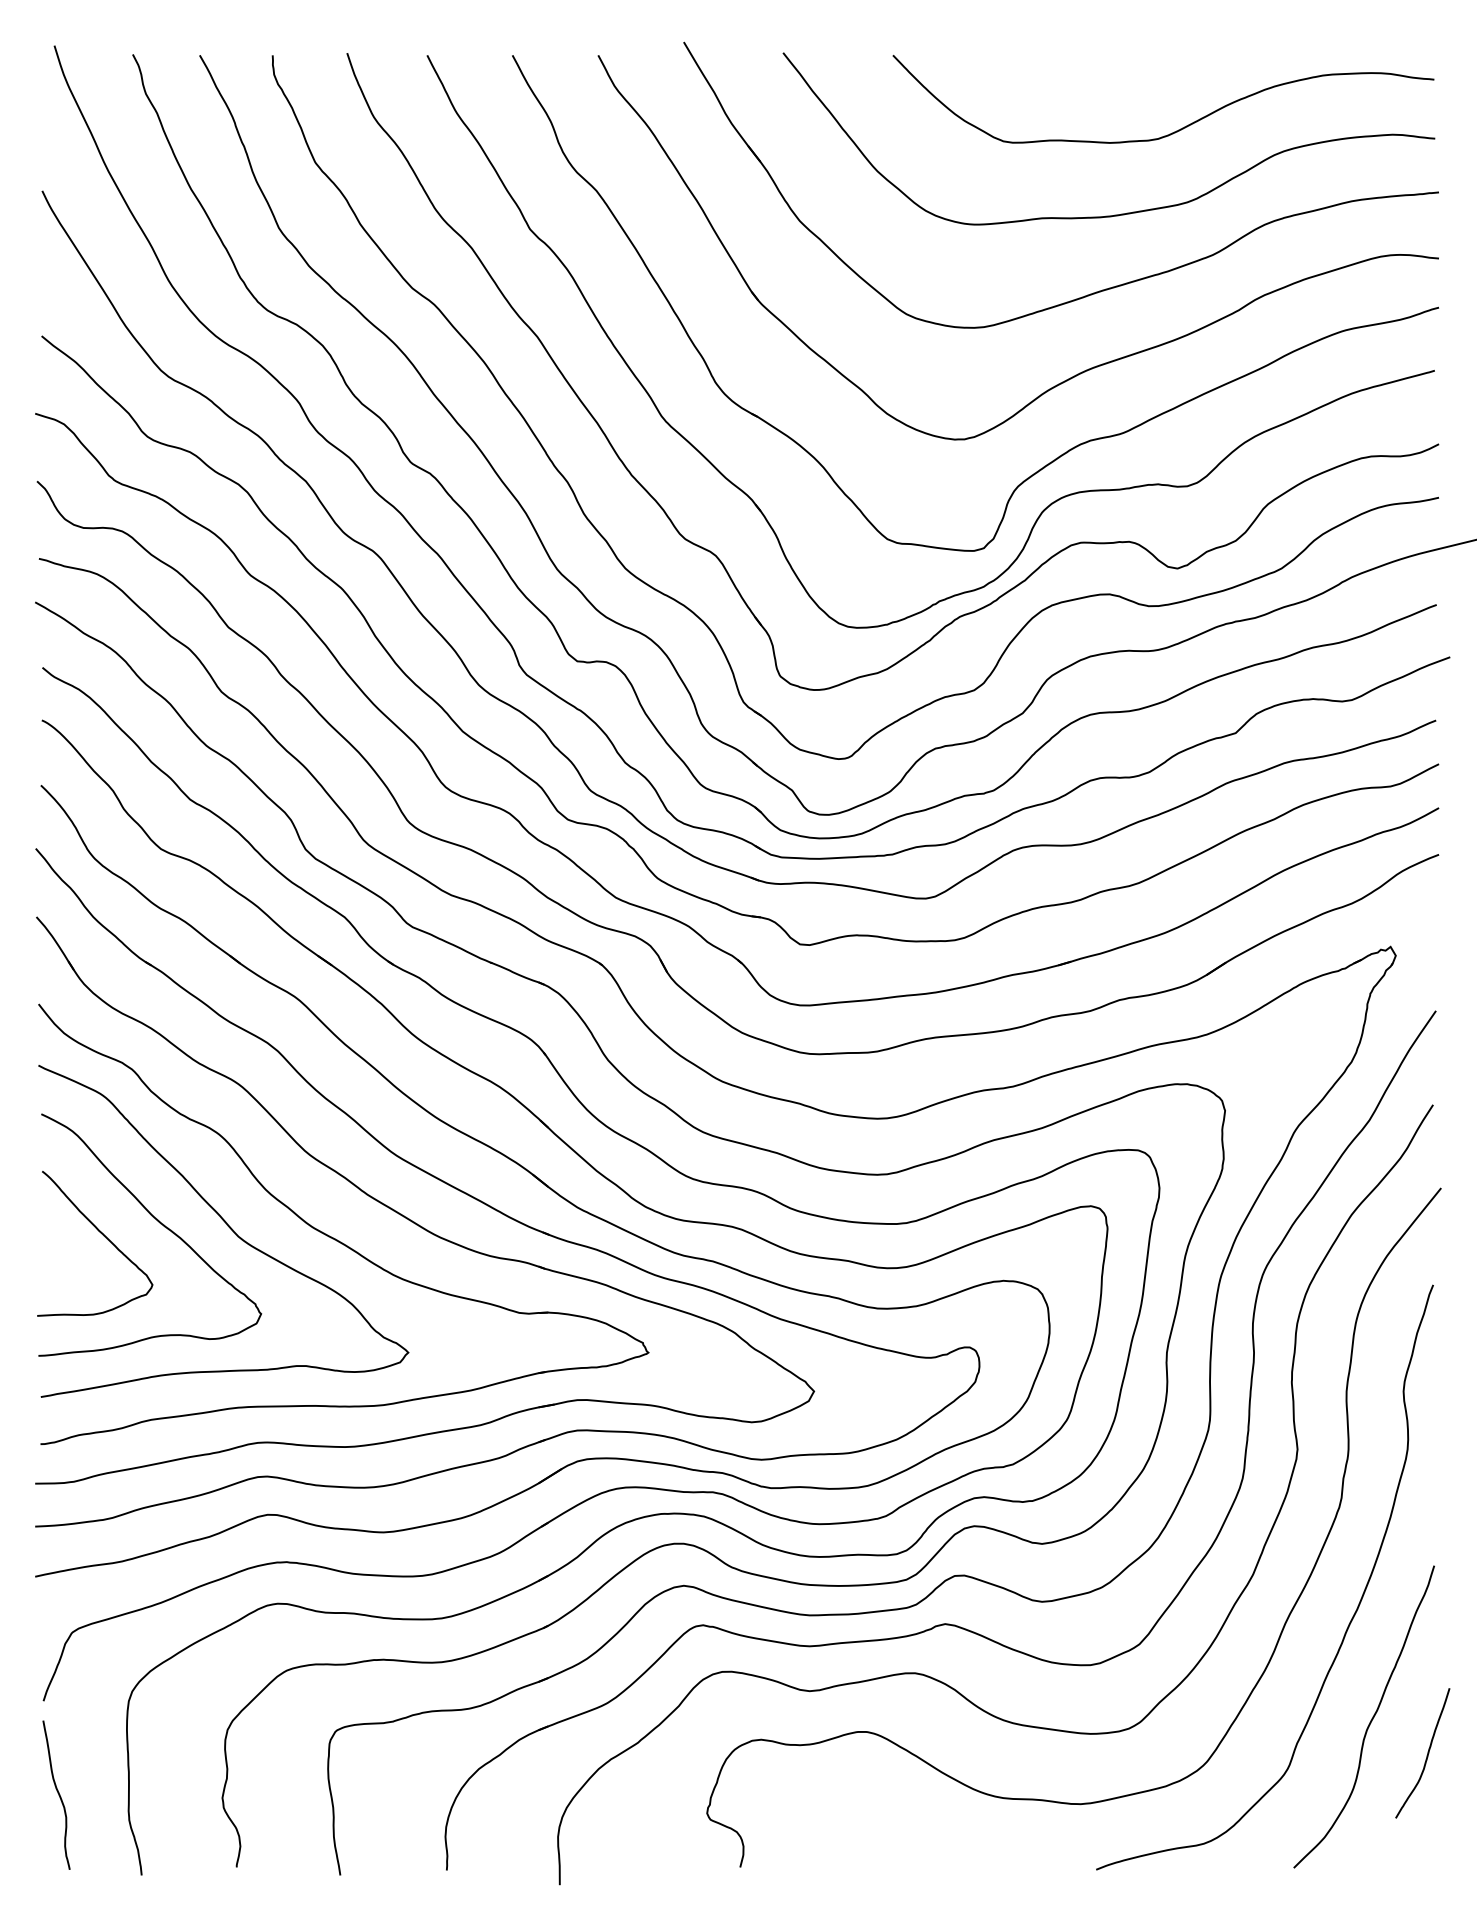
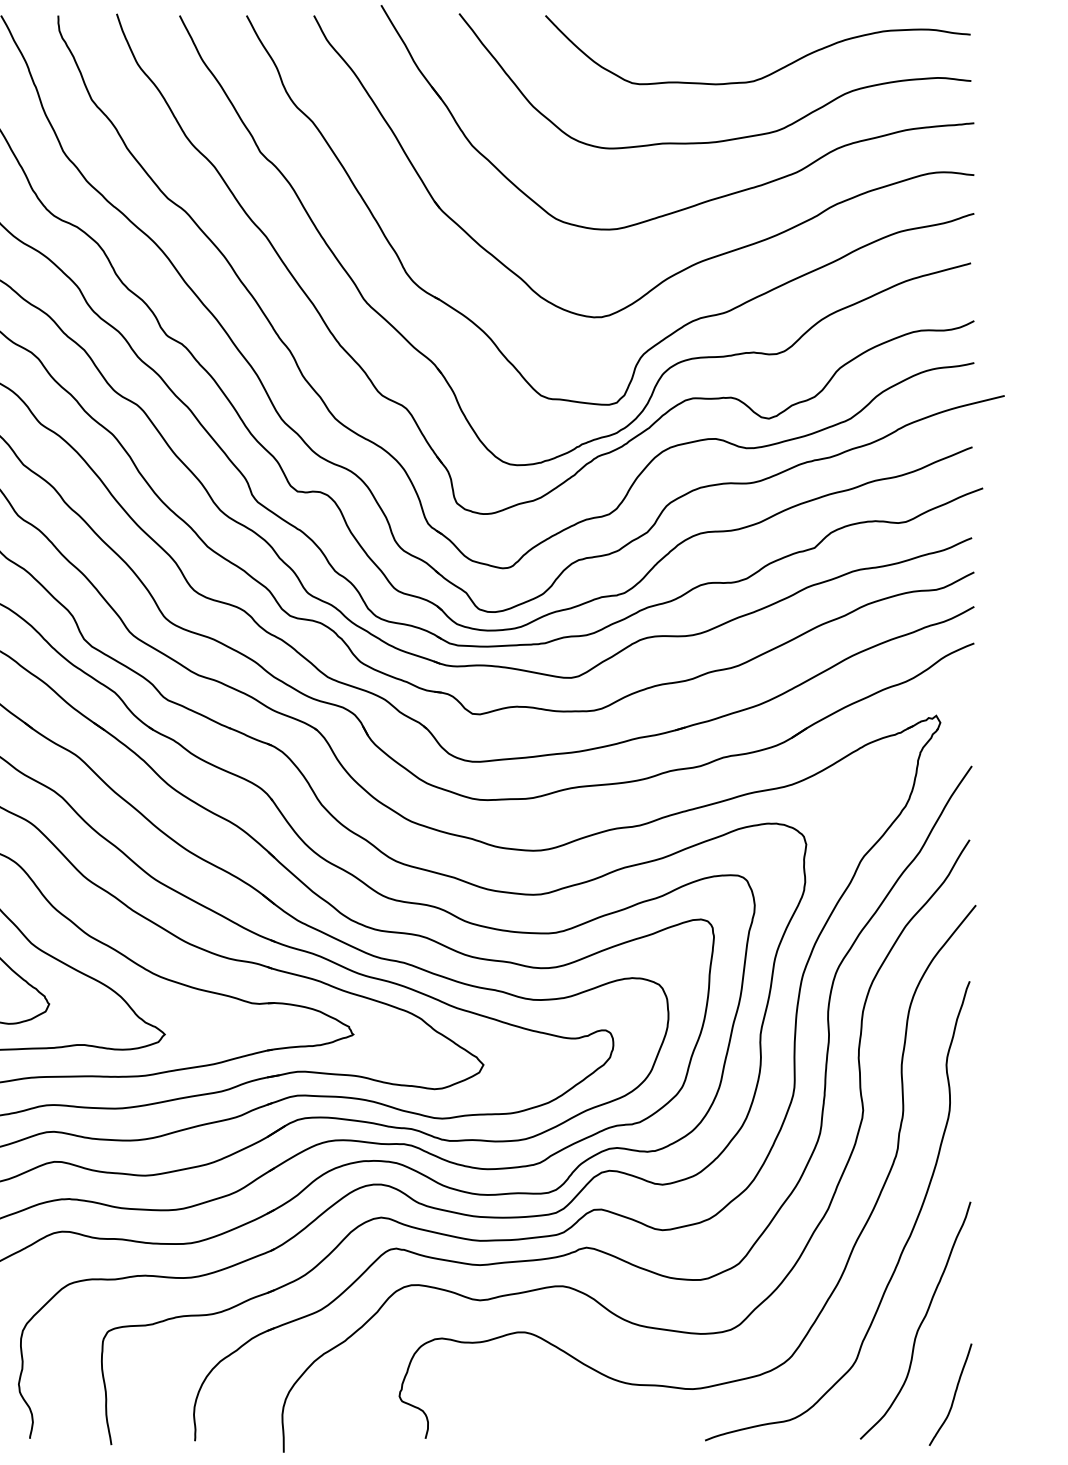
curve: (1426, 1755) -> (953, 1396), moved

